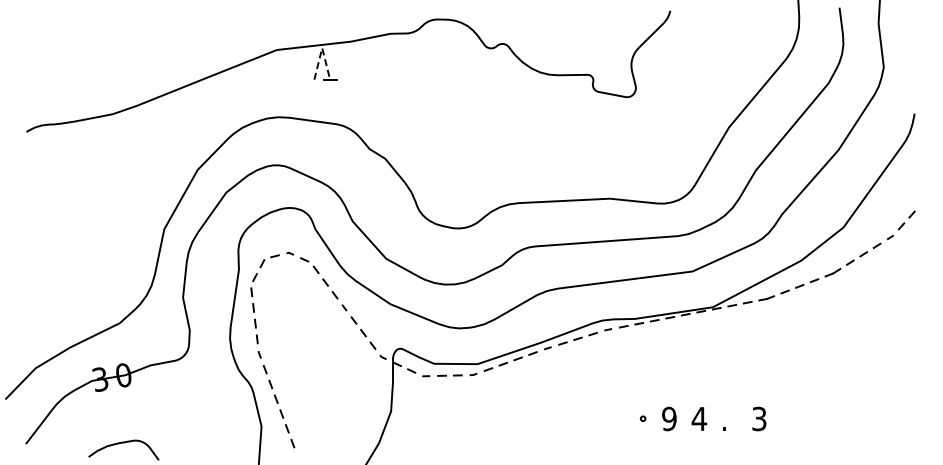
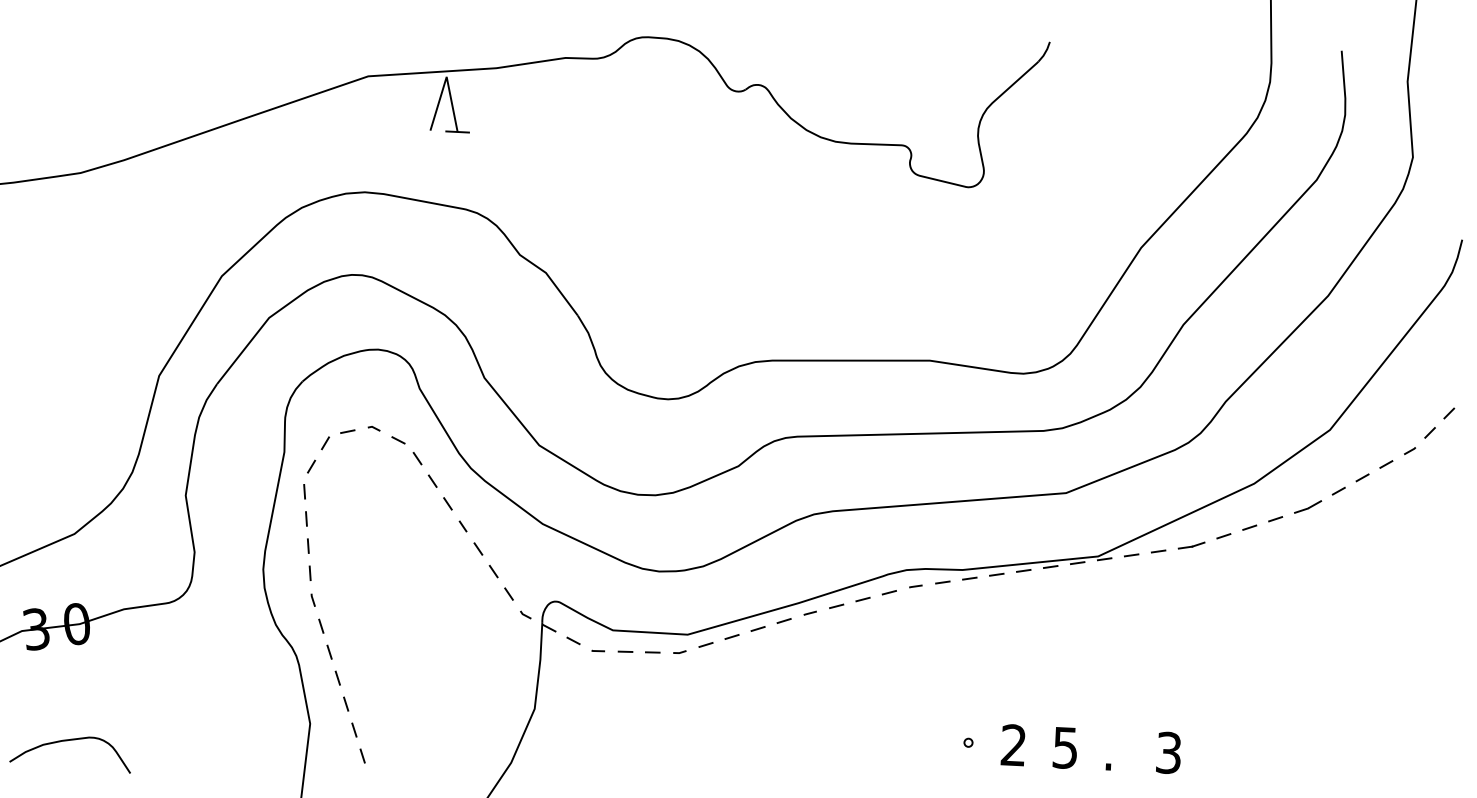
line: (322, 48) -> (447, 77), dashed -> solid
text: (669, 418) -> (1013, 744), 9 -> 2
text: (699, 419) -> (1065, 748), 4 -> 5

